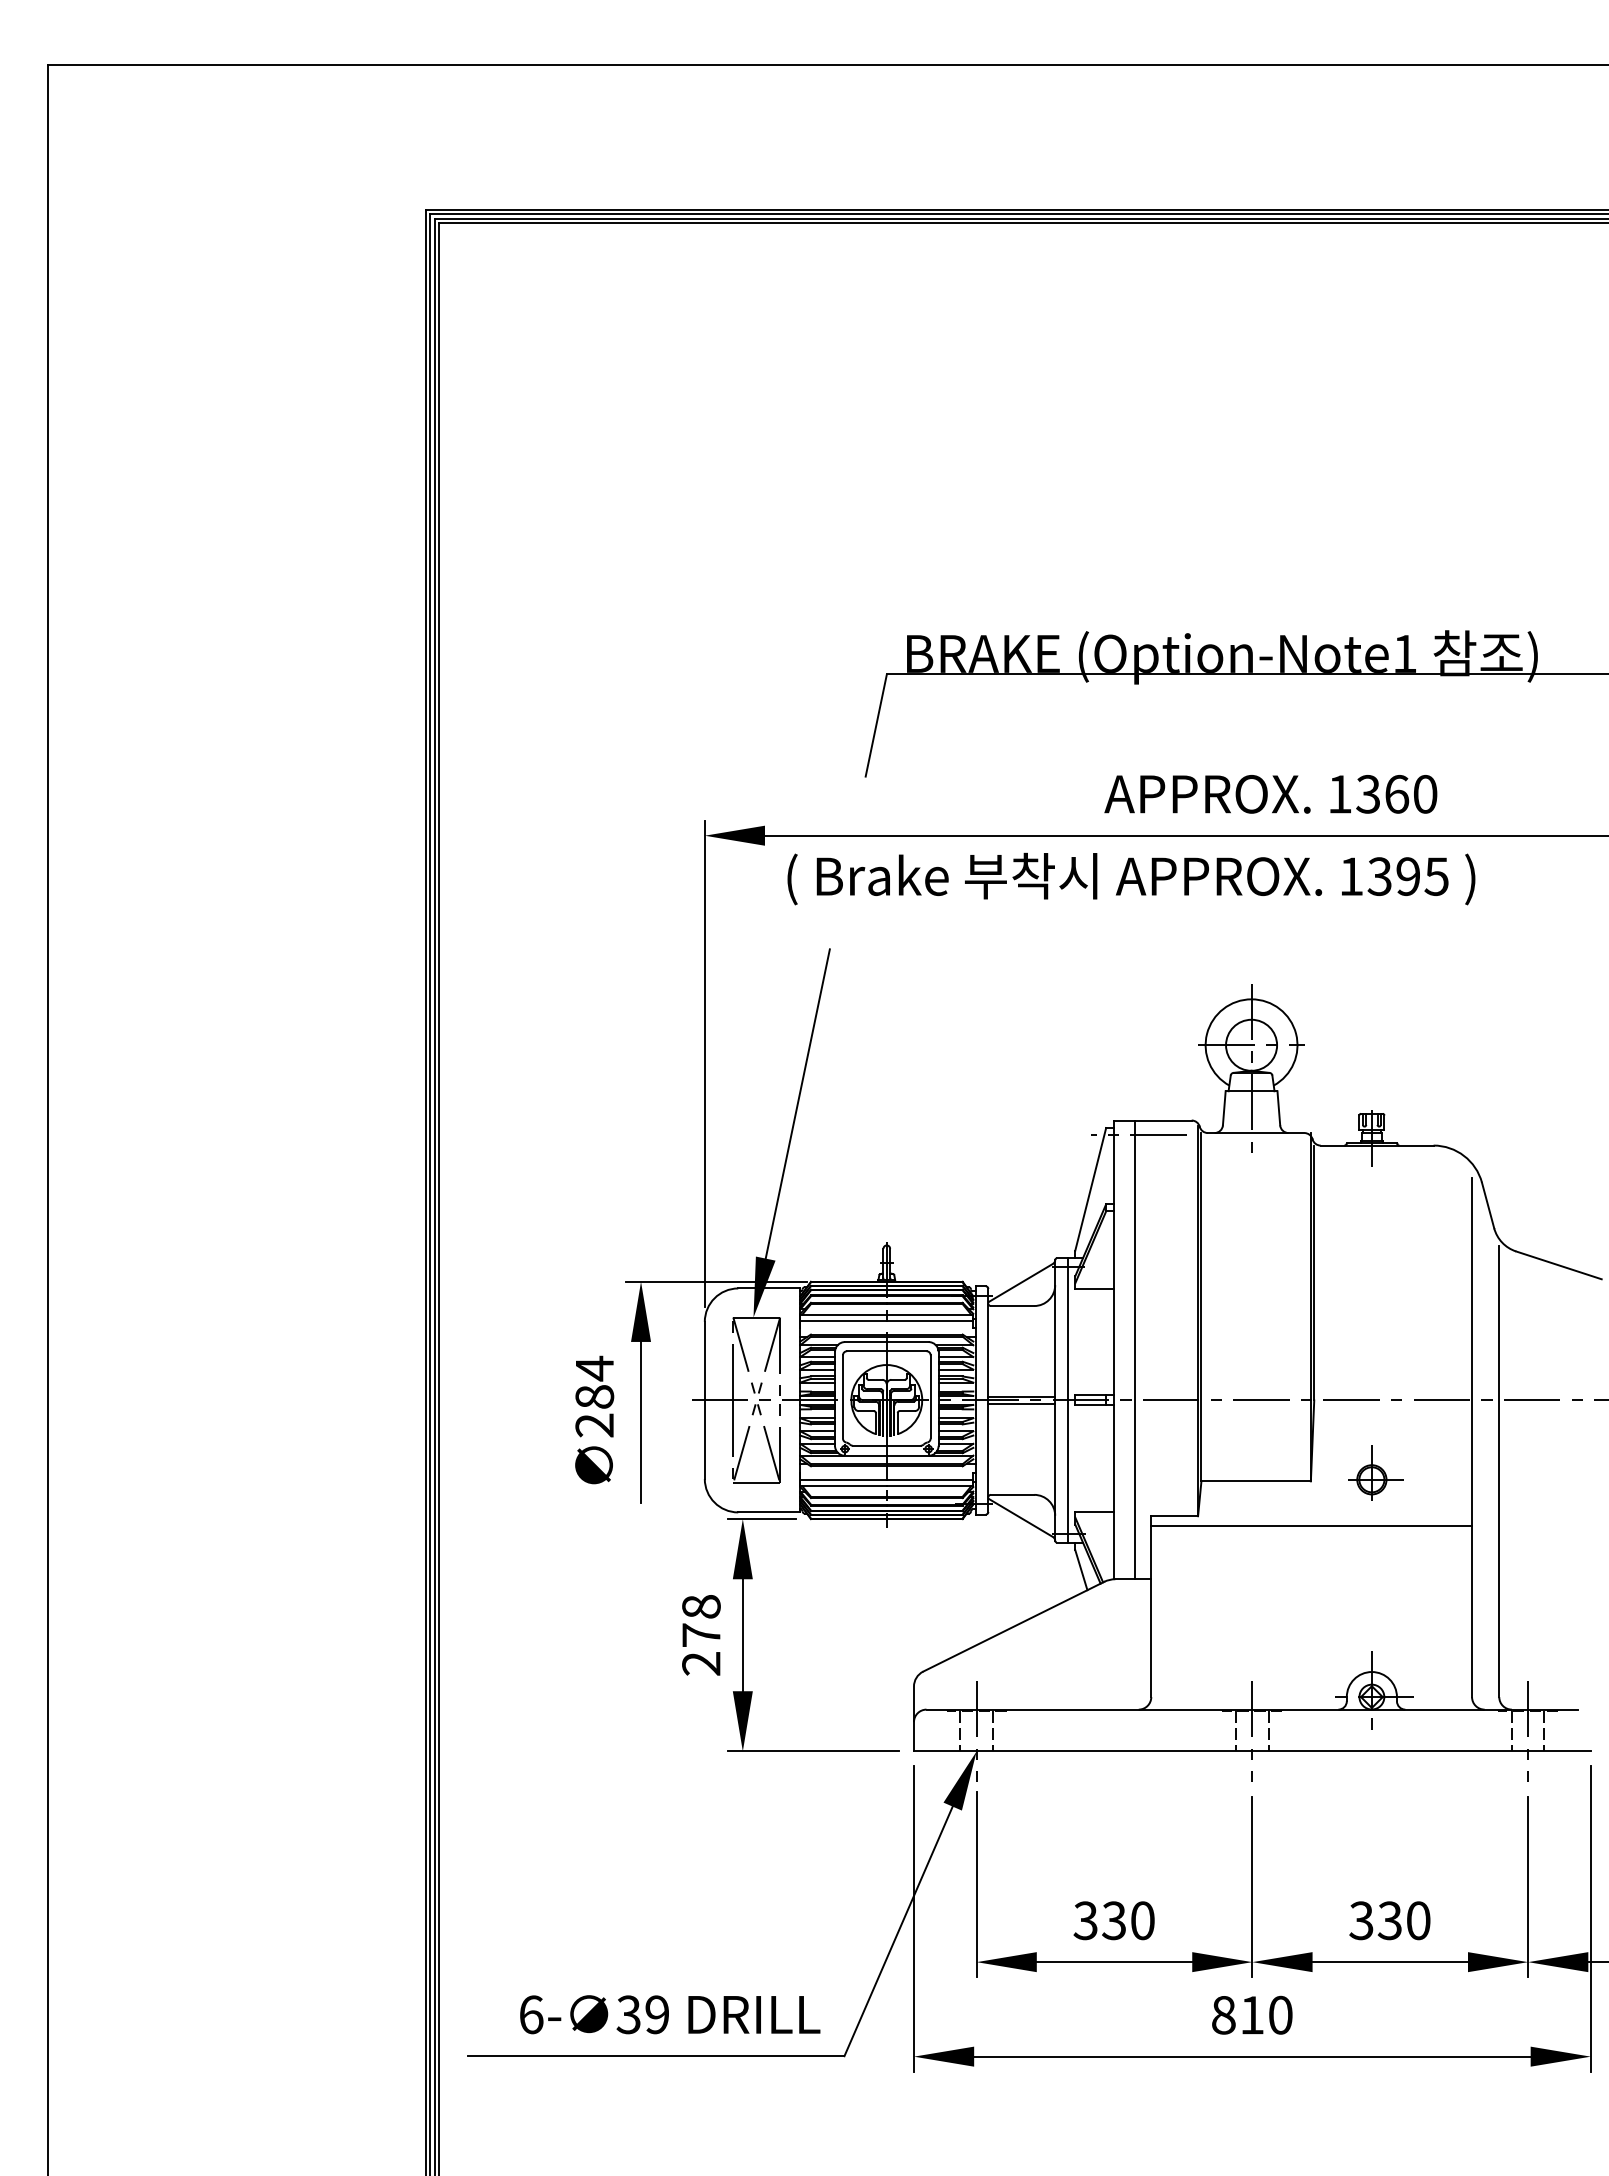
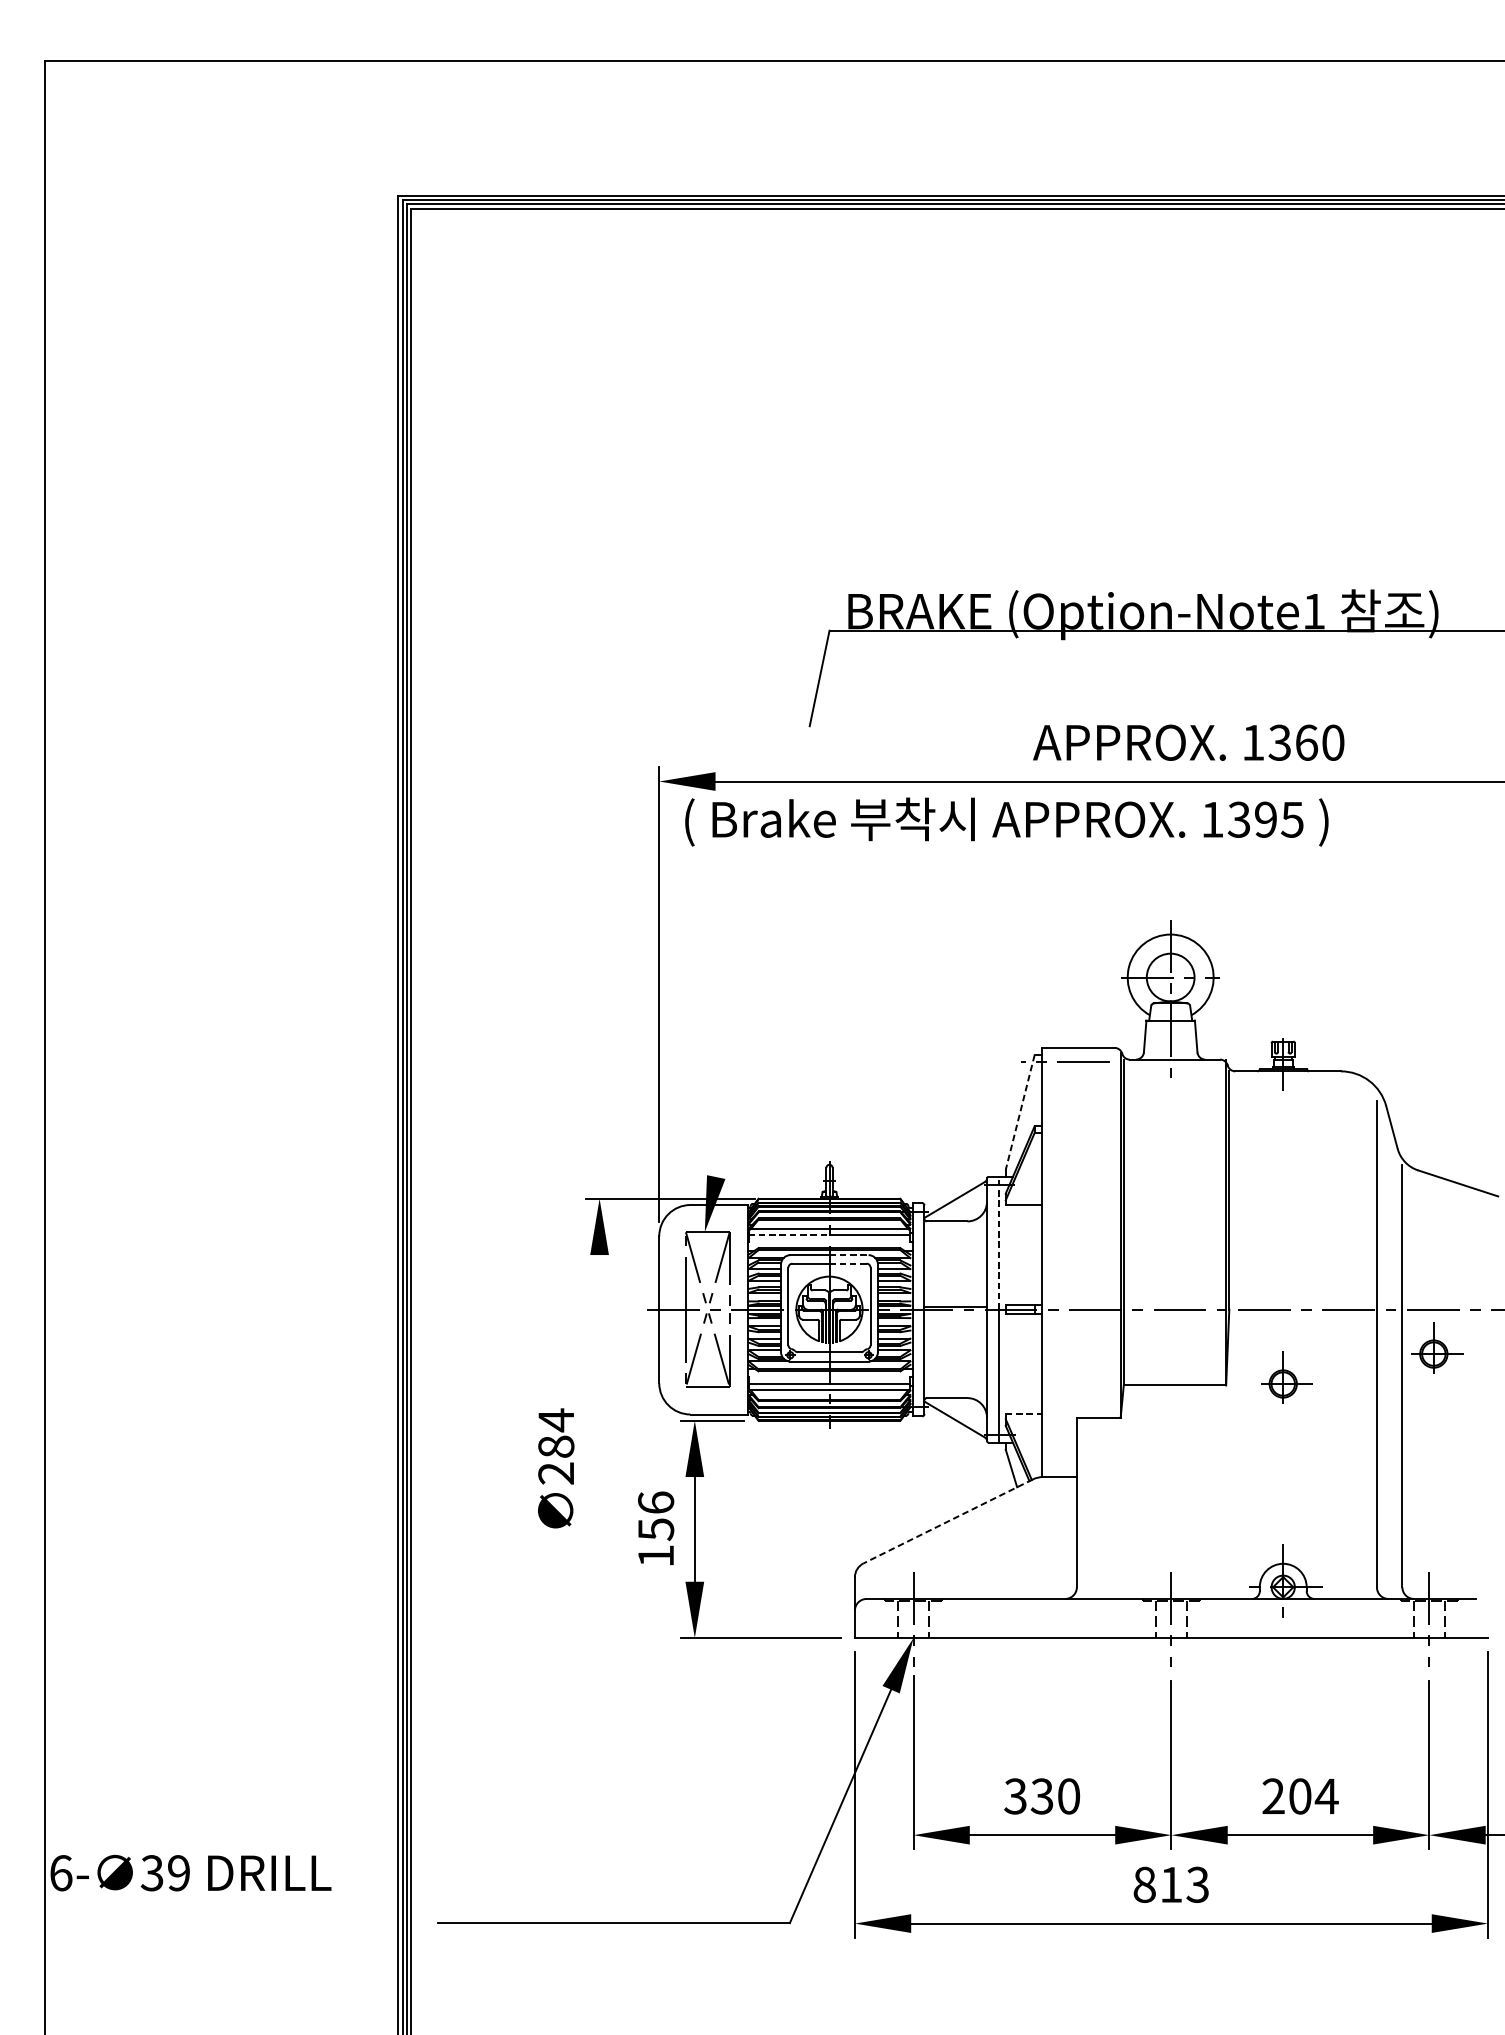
text: (1131, 878) -> (1006, 821), moved
line: (797, 1103) -> (745, 1031), removed
line: (1090, 1189) -> (1020, 1112), solid -> dashed
line: (844, 1321) -> (789, 1235), solid -> dashed
line: (1067, 1328) -> (998, 1242), solid -> dashed
line: (907, 1342) -> (848, 1255), solid -> dashed
line: (1134, 1349) -> (1061, 1262), removed
line: (906, 1351) -> (847, 1263), solid -> dashed
line: (1021, 1403) -> (955, 1312), removed
text: (594, 1419) -> (556, 1467), moved
line: (641, 1422) -> (600, 1330), removed
part: (1536, 1440) -> (1437, 1347), added
line: (1094, 1512) -> (1023, 1414), solid -> dashed
line: (1311, 1525) -> (1226, 1426), removed
line: (1013, 1626) -> (947, 1521), solid -> dashed
text: (701, 1634) -> (656, 1528), 278 -> 156
text: (1390, 1920) -> (1300, 1796), 330 -> 204
text: (670, 2014) -> (191, 1872), moved
text: (1280, 2015) -> (1197, 1885), 810 -> 813

